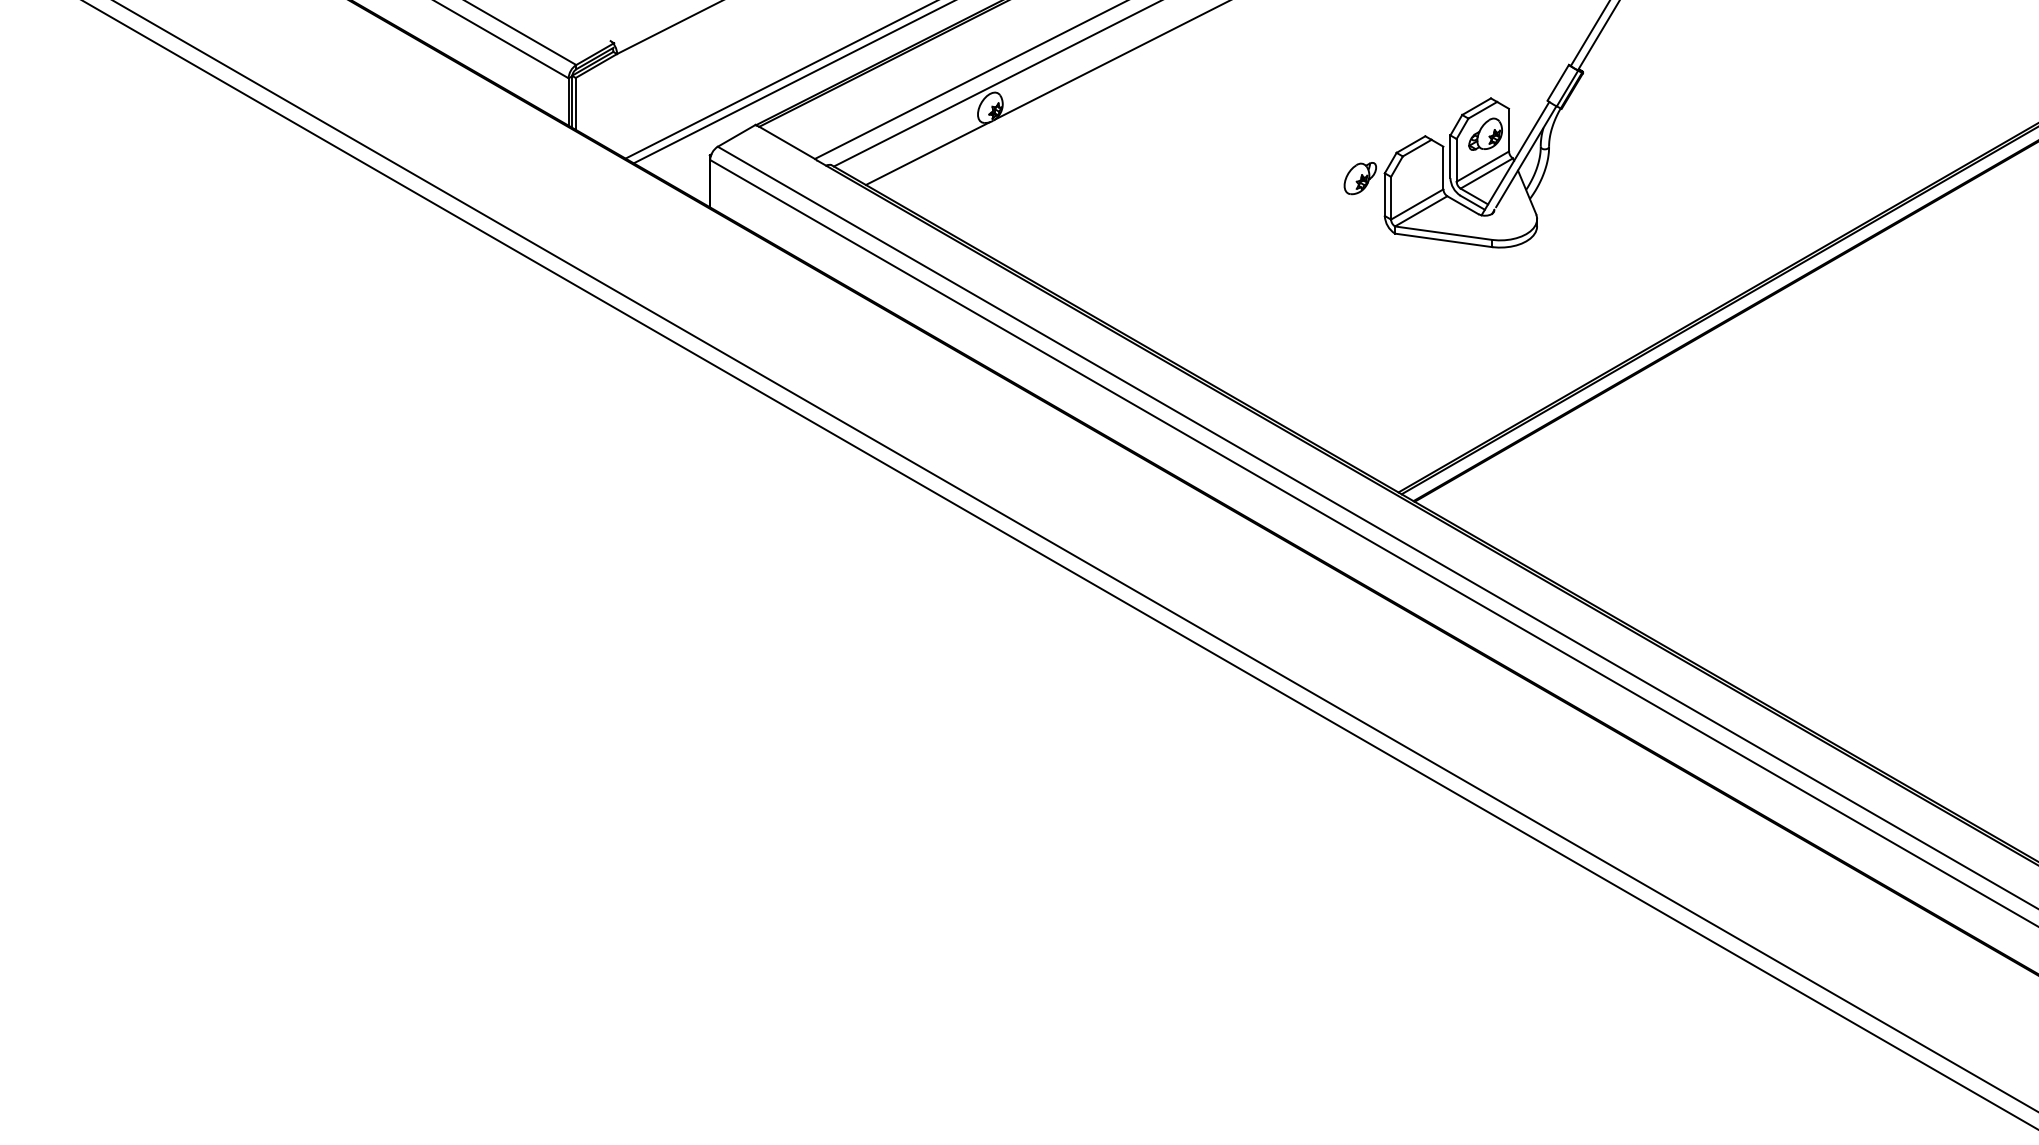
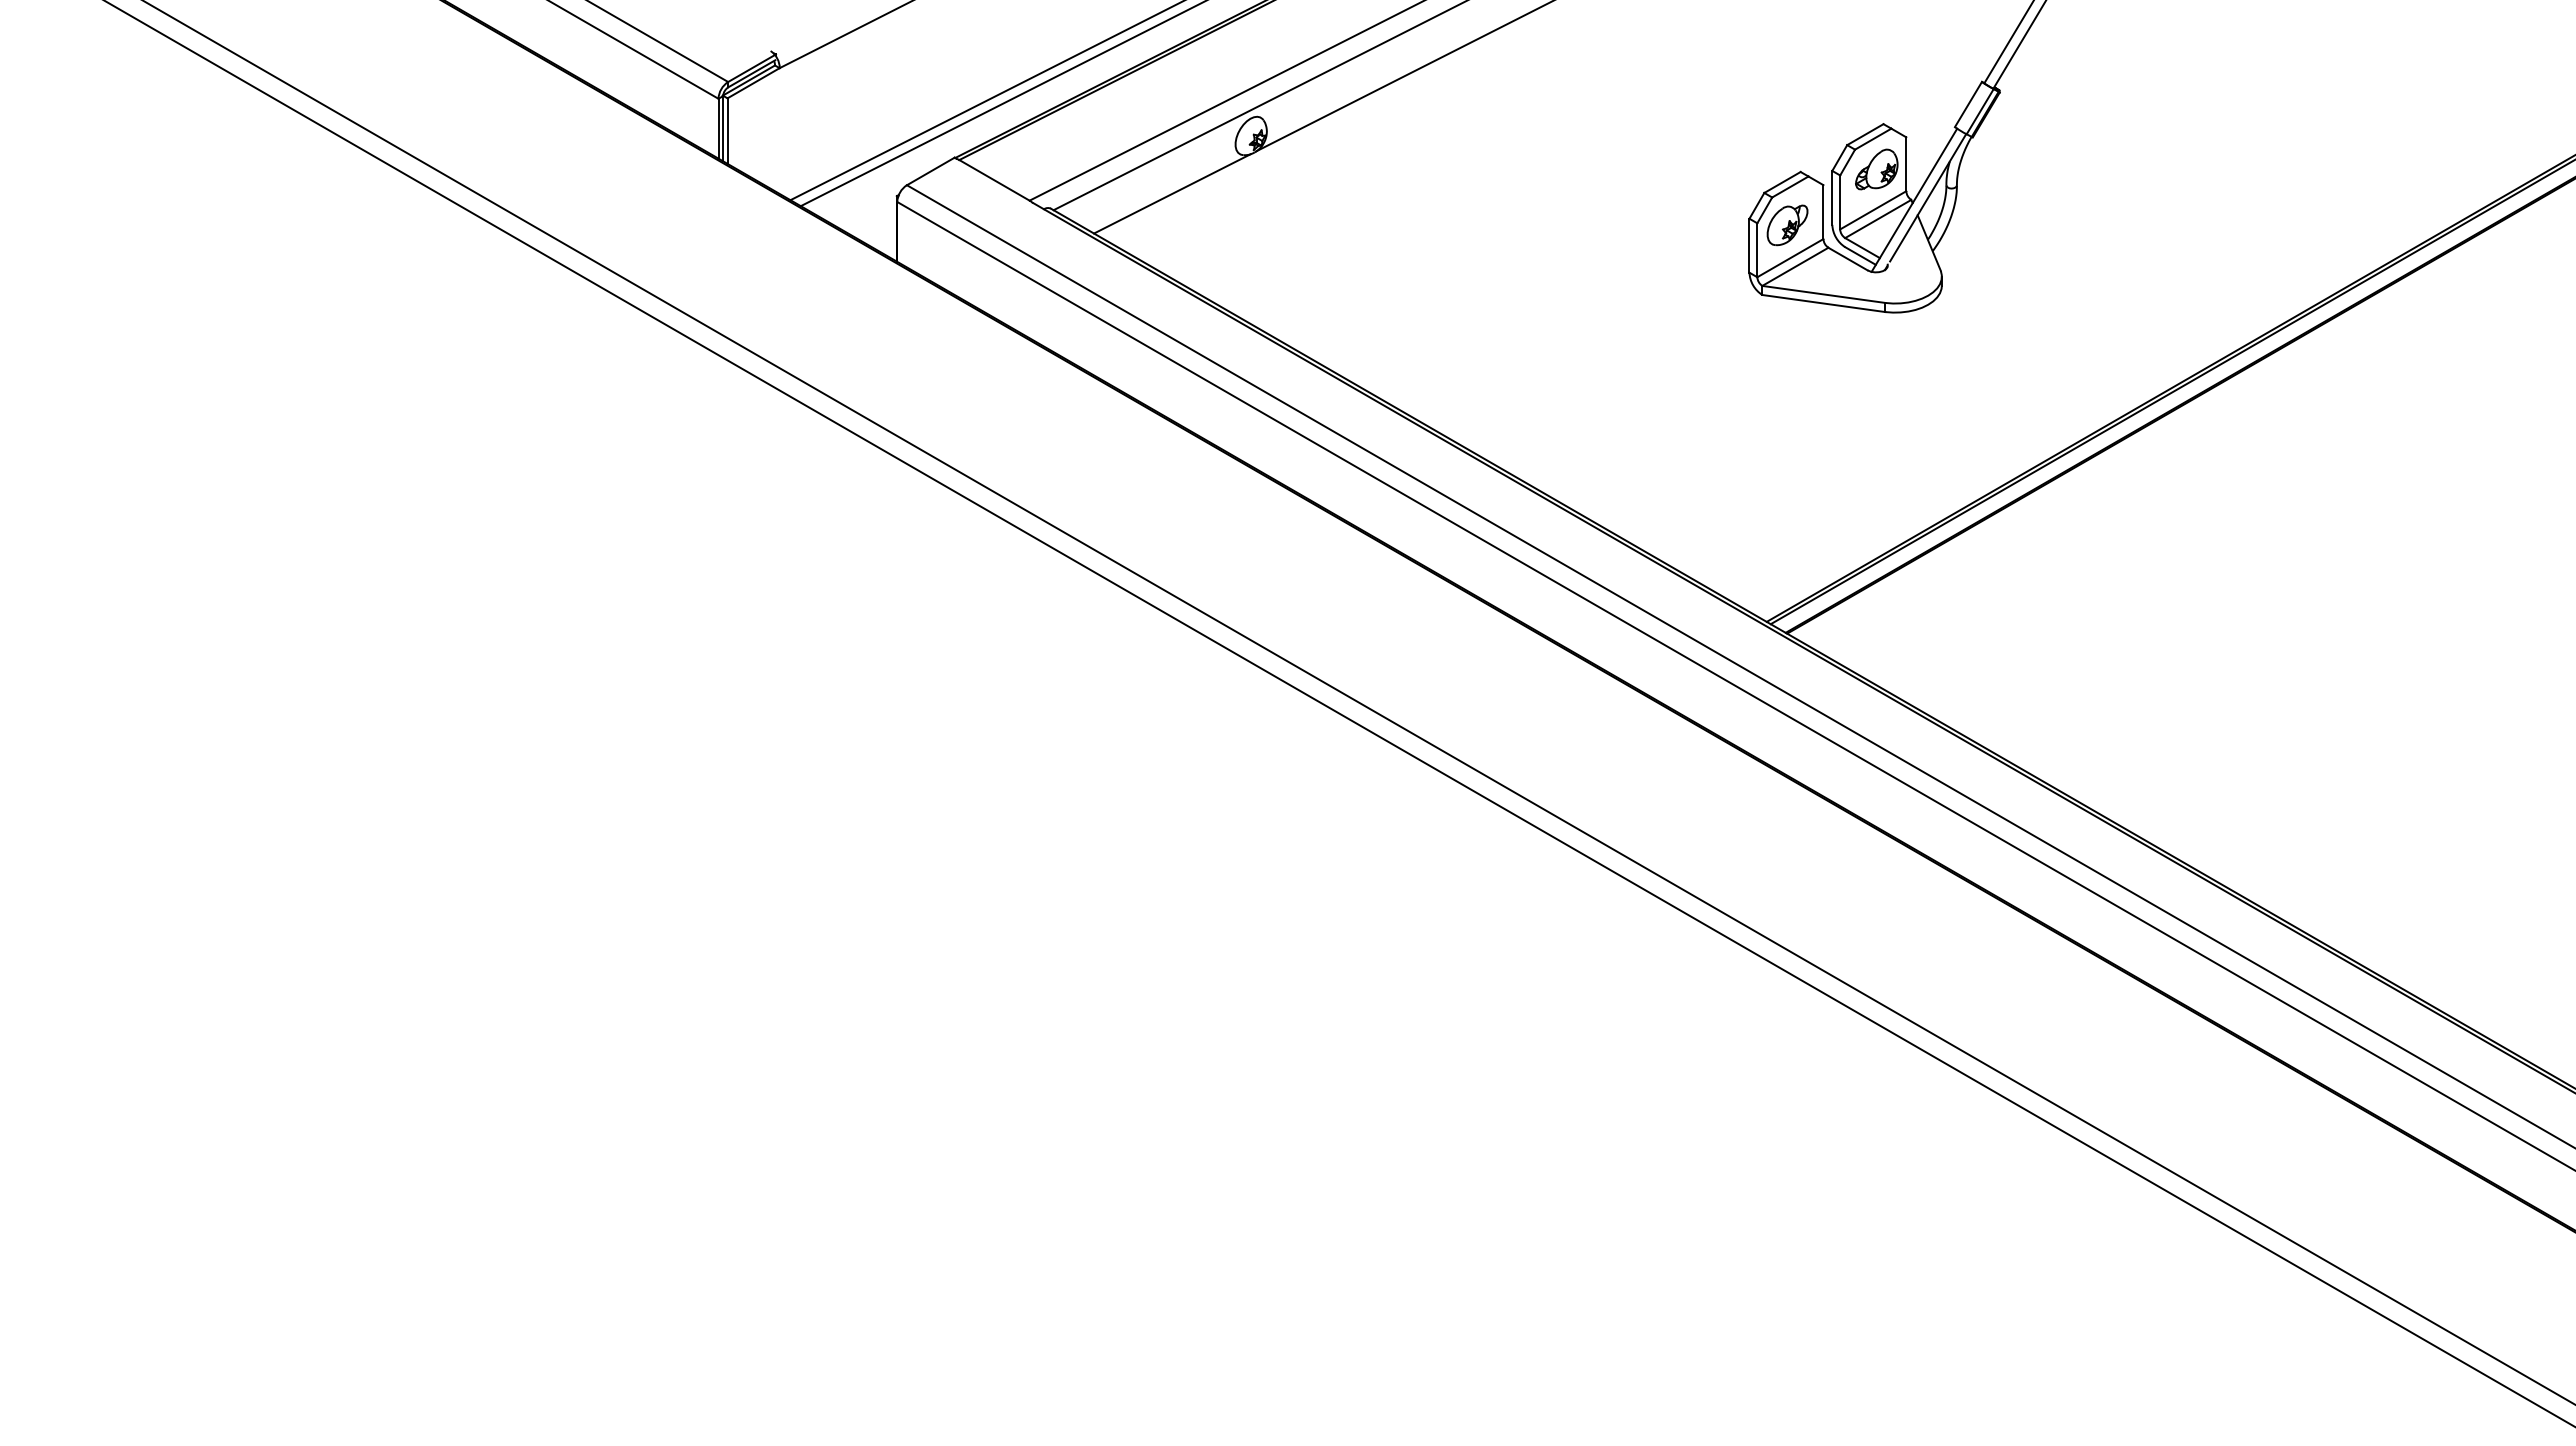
part: (1360, 178) -> (1787, 225), moved

